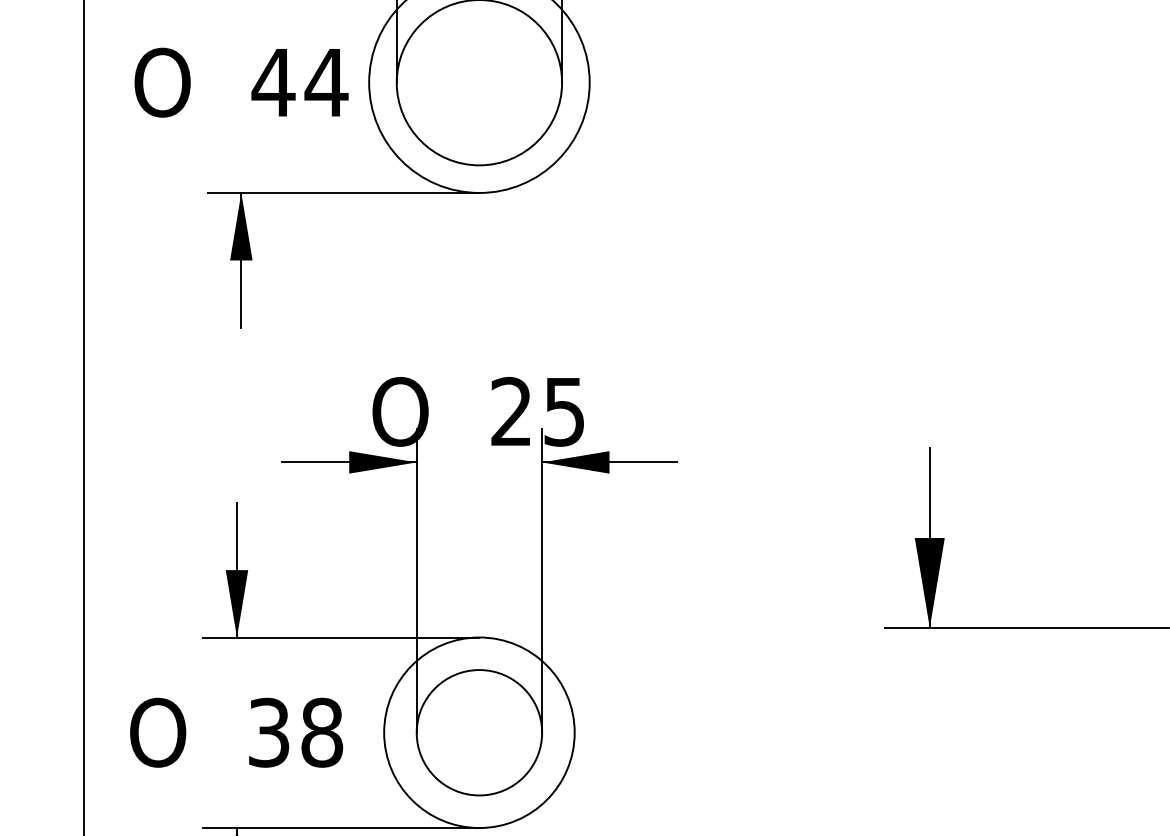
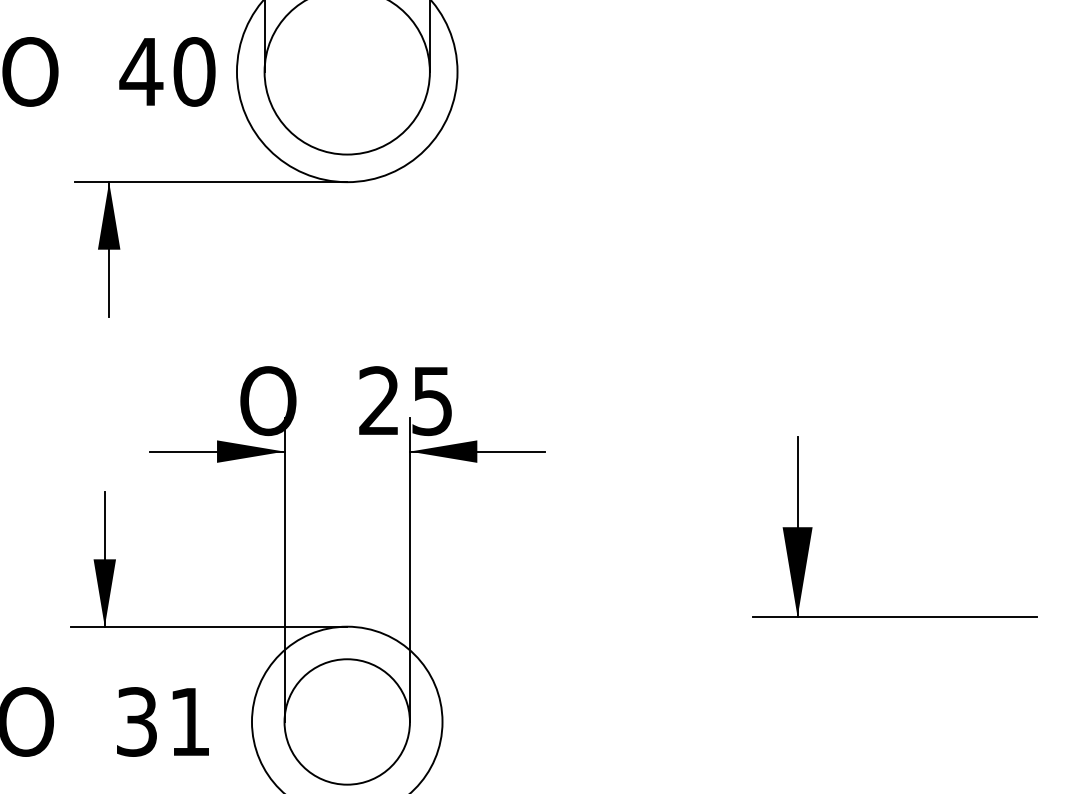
text: (326, 82) -> (194, 71), 44 -> 40
text: (322, 732) -> (190, 721), 38 -> 31

